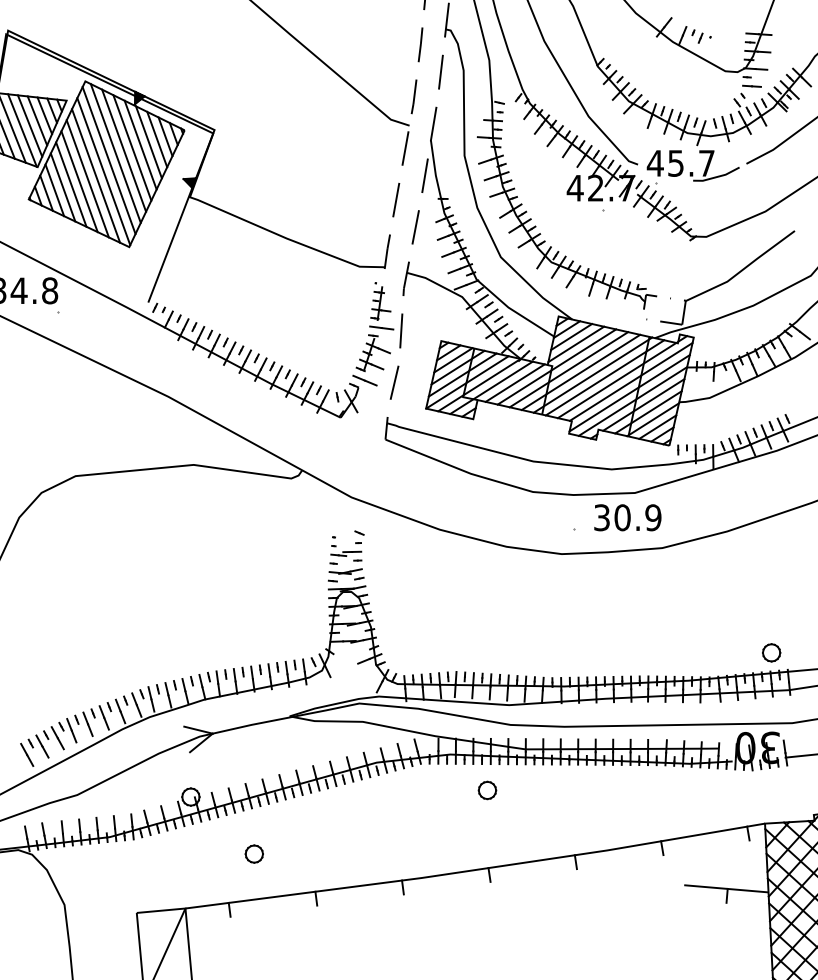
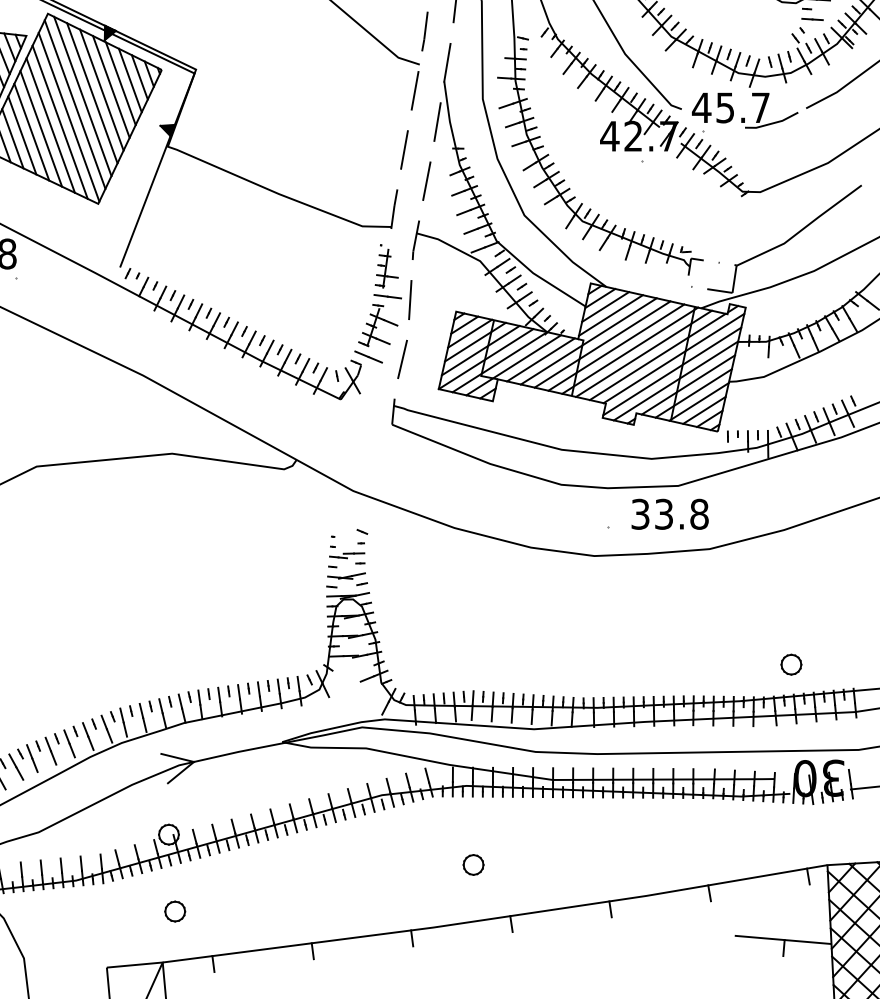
text: (637, 517) -> (681, 514), 30.9 -> 33.8
part: (771, 652) -> (791, 664), moved
part: (487, 790) -> (473, 865), moved
part: (253, 853) -> (174, 910), moved

